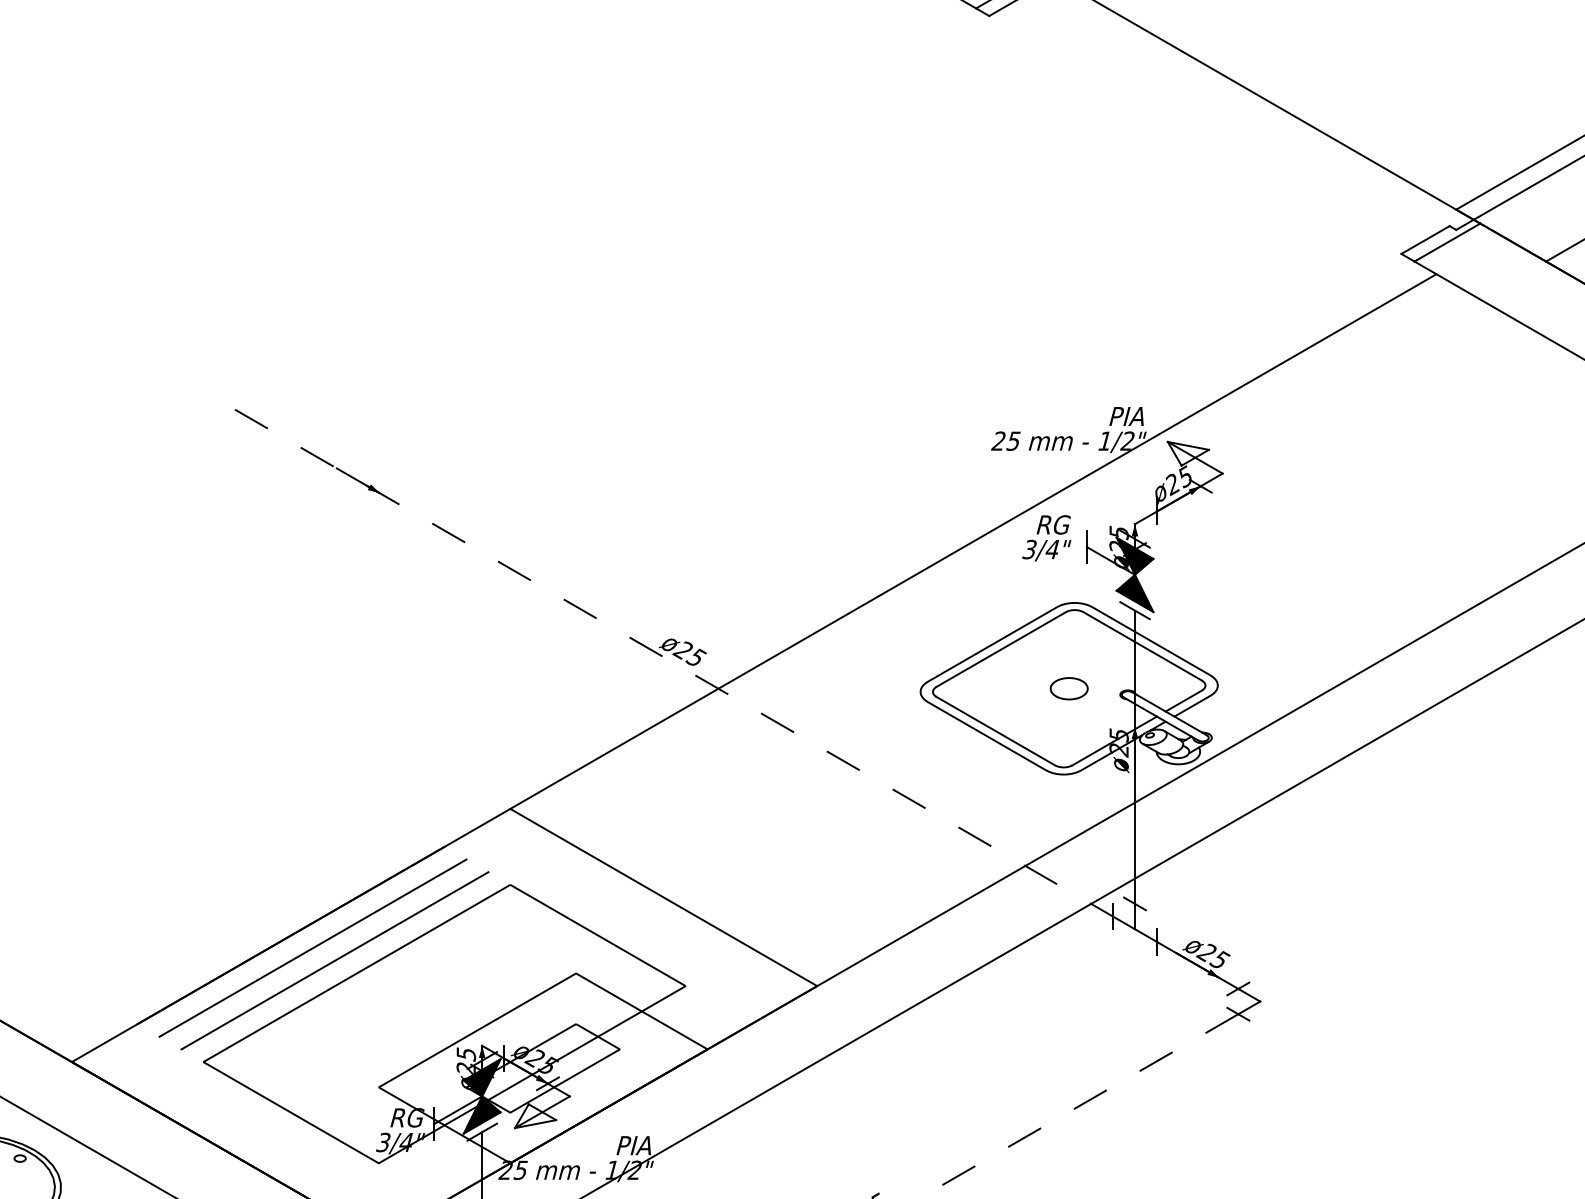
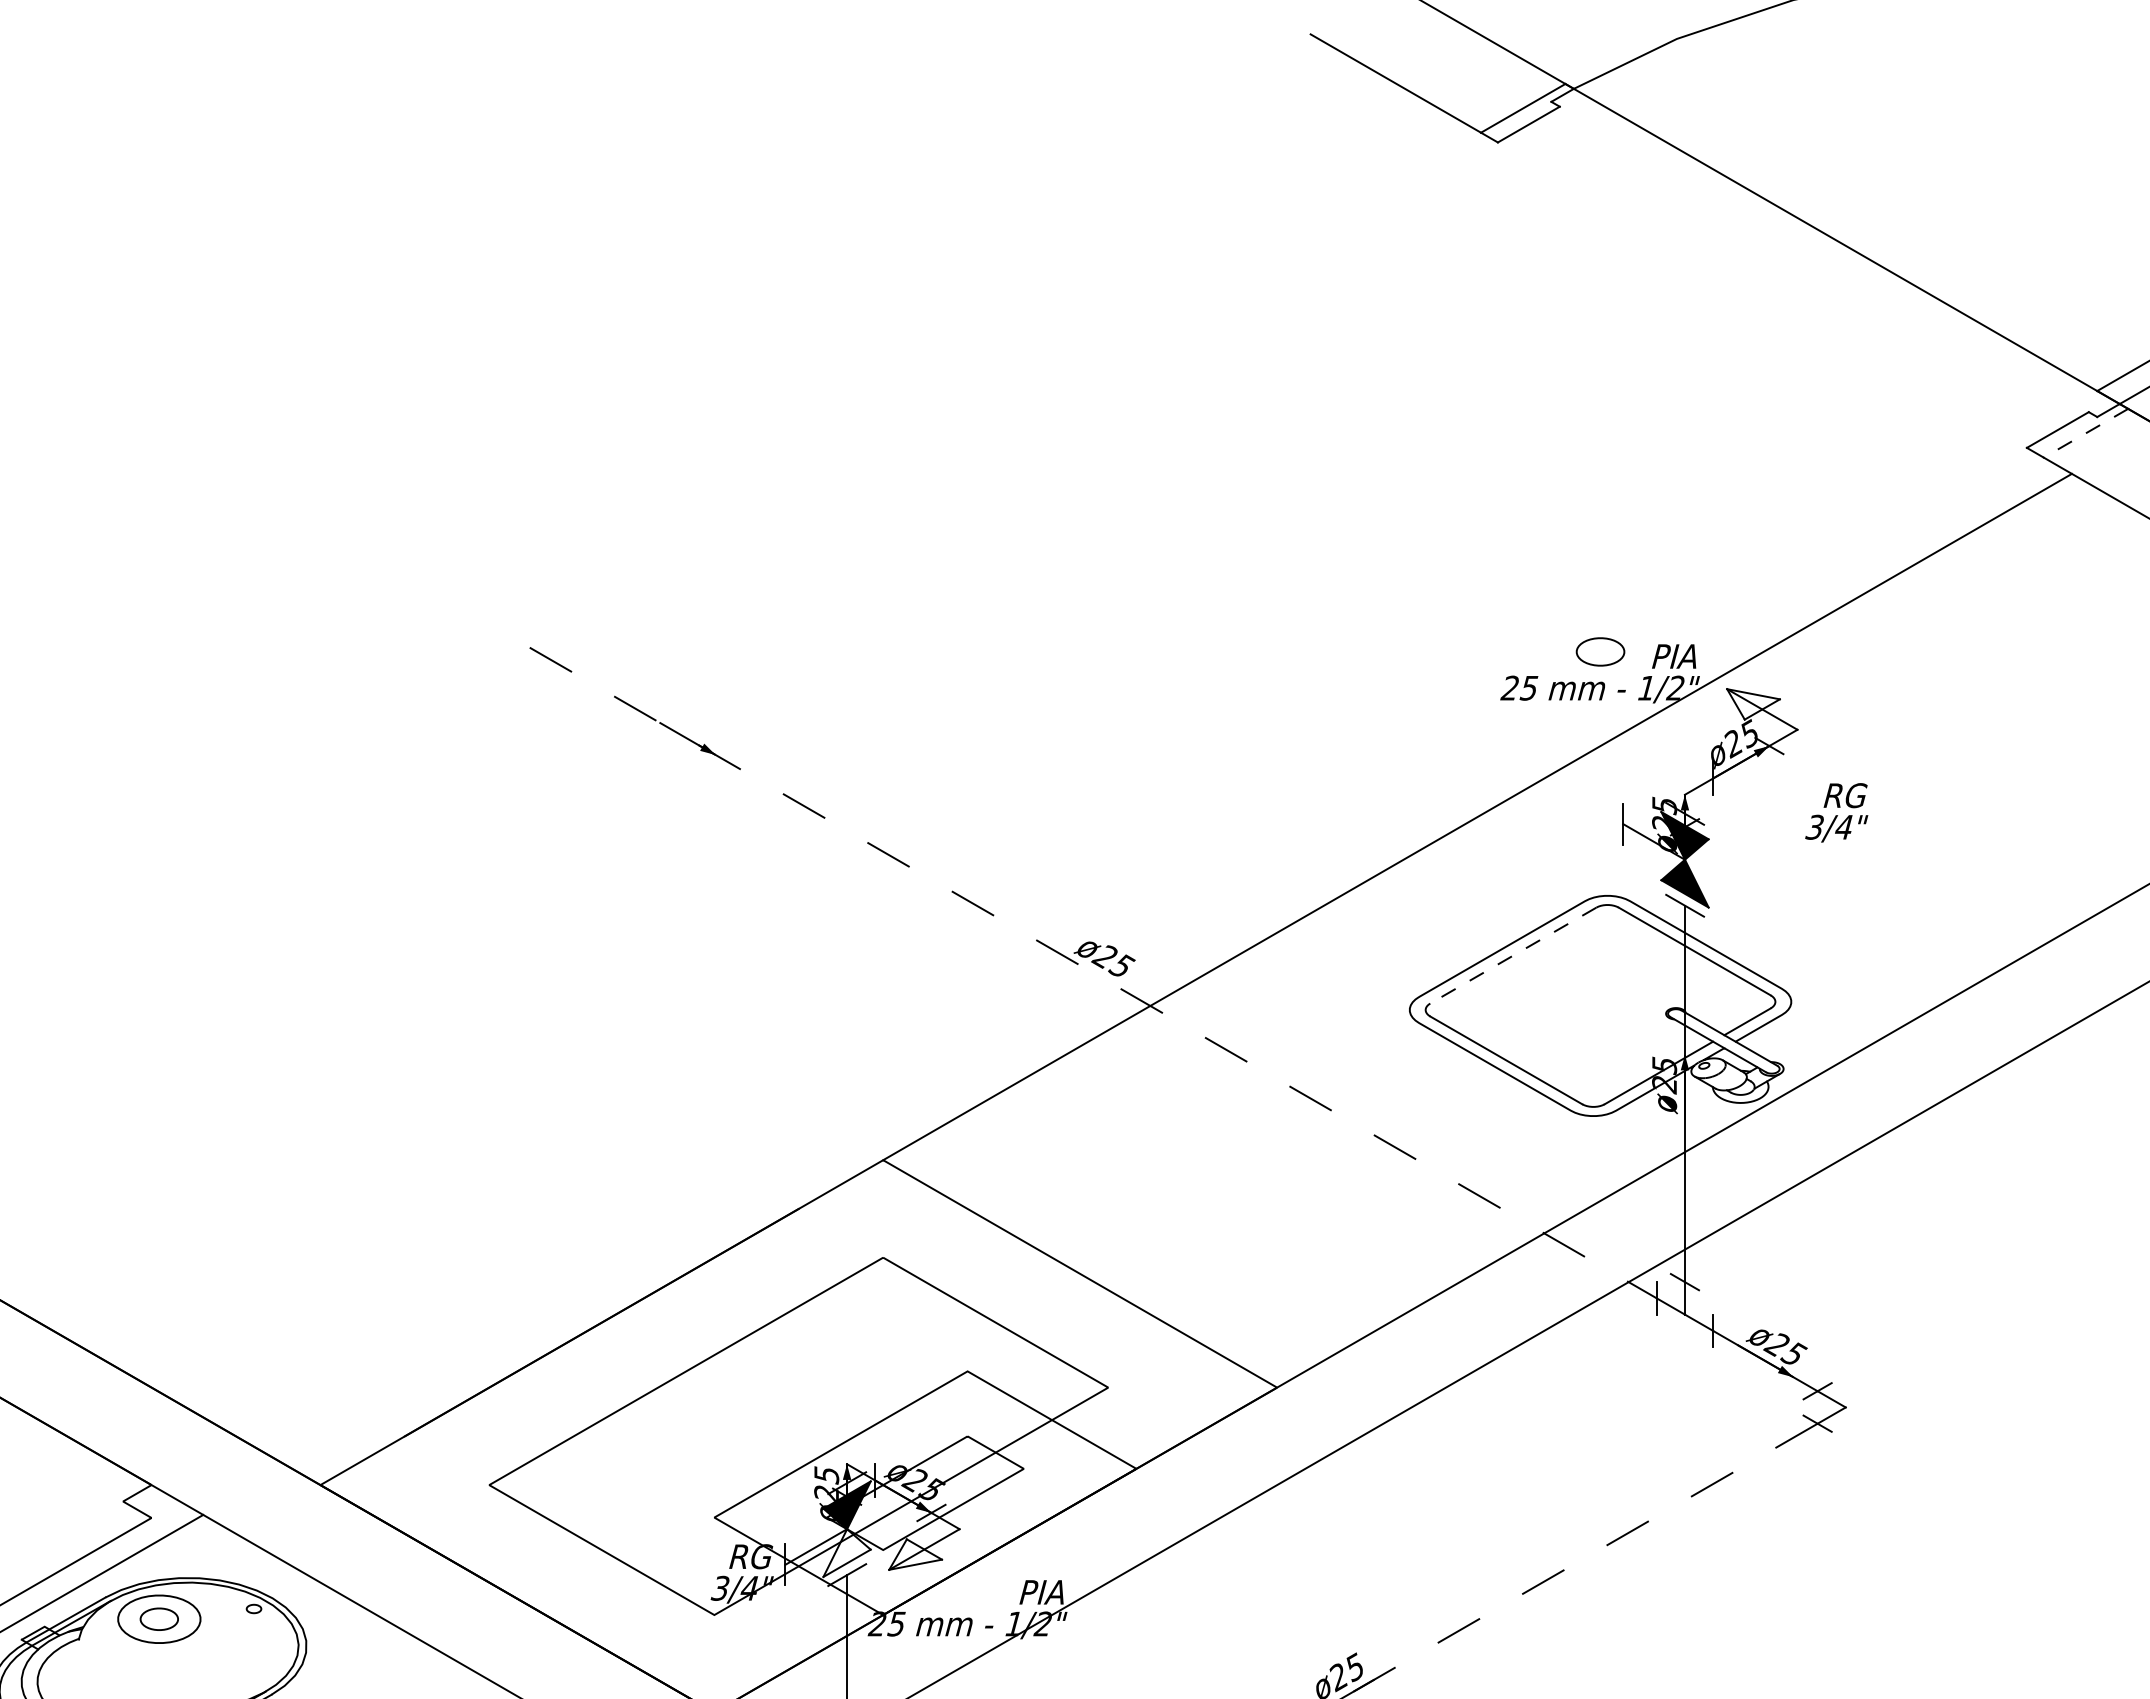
line: (1447, 242) -> (2086, 433), solid -> dashed
text: (1046, 538) -> (1836, 812), moved
line: (1001, 649) -> (1513, 955), solid -> dashed
part: (1069, 688) -> (1600, 651), moved
line: (312, 947) -> (629, 1338), removed
line: (335, 960) -> (658, 1354), removed
fill: (481, 1114) -> (846, 1552), removed

